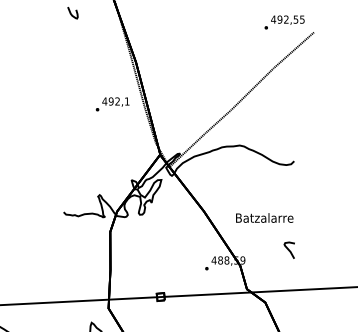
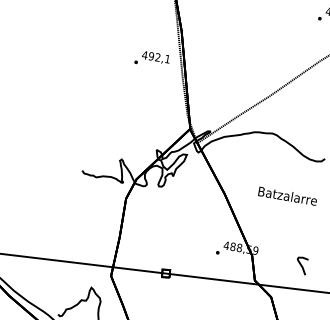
text: (112, 104) -> (152, 59), moved
text: (264, 217) -> (287, 195), moved
curve: (288, 249) -> (300, 264), moved

